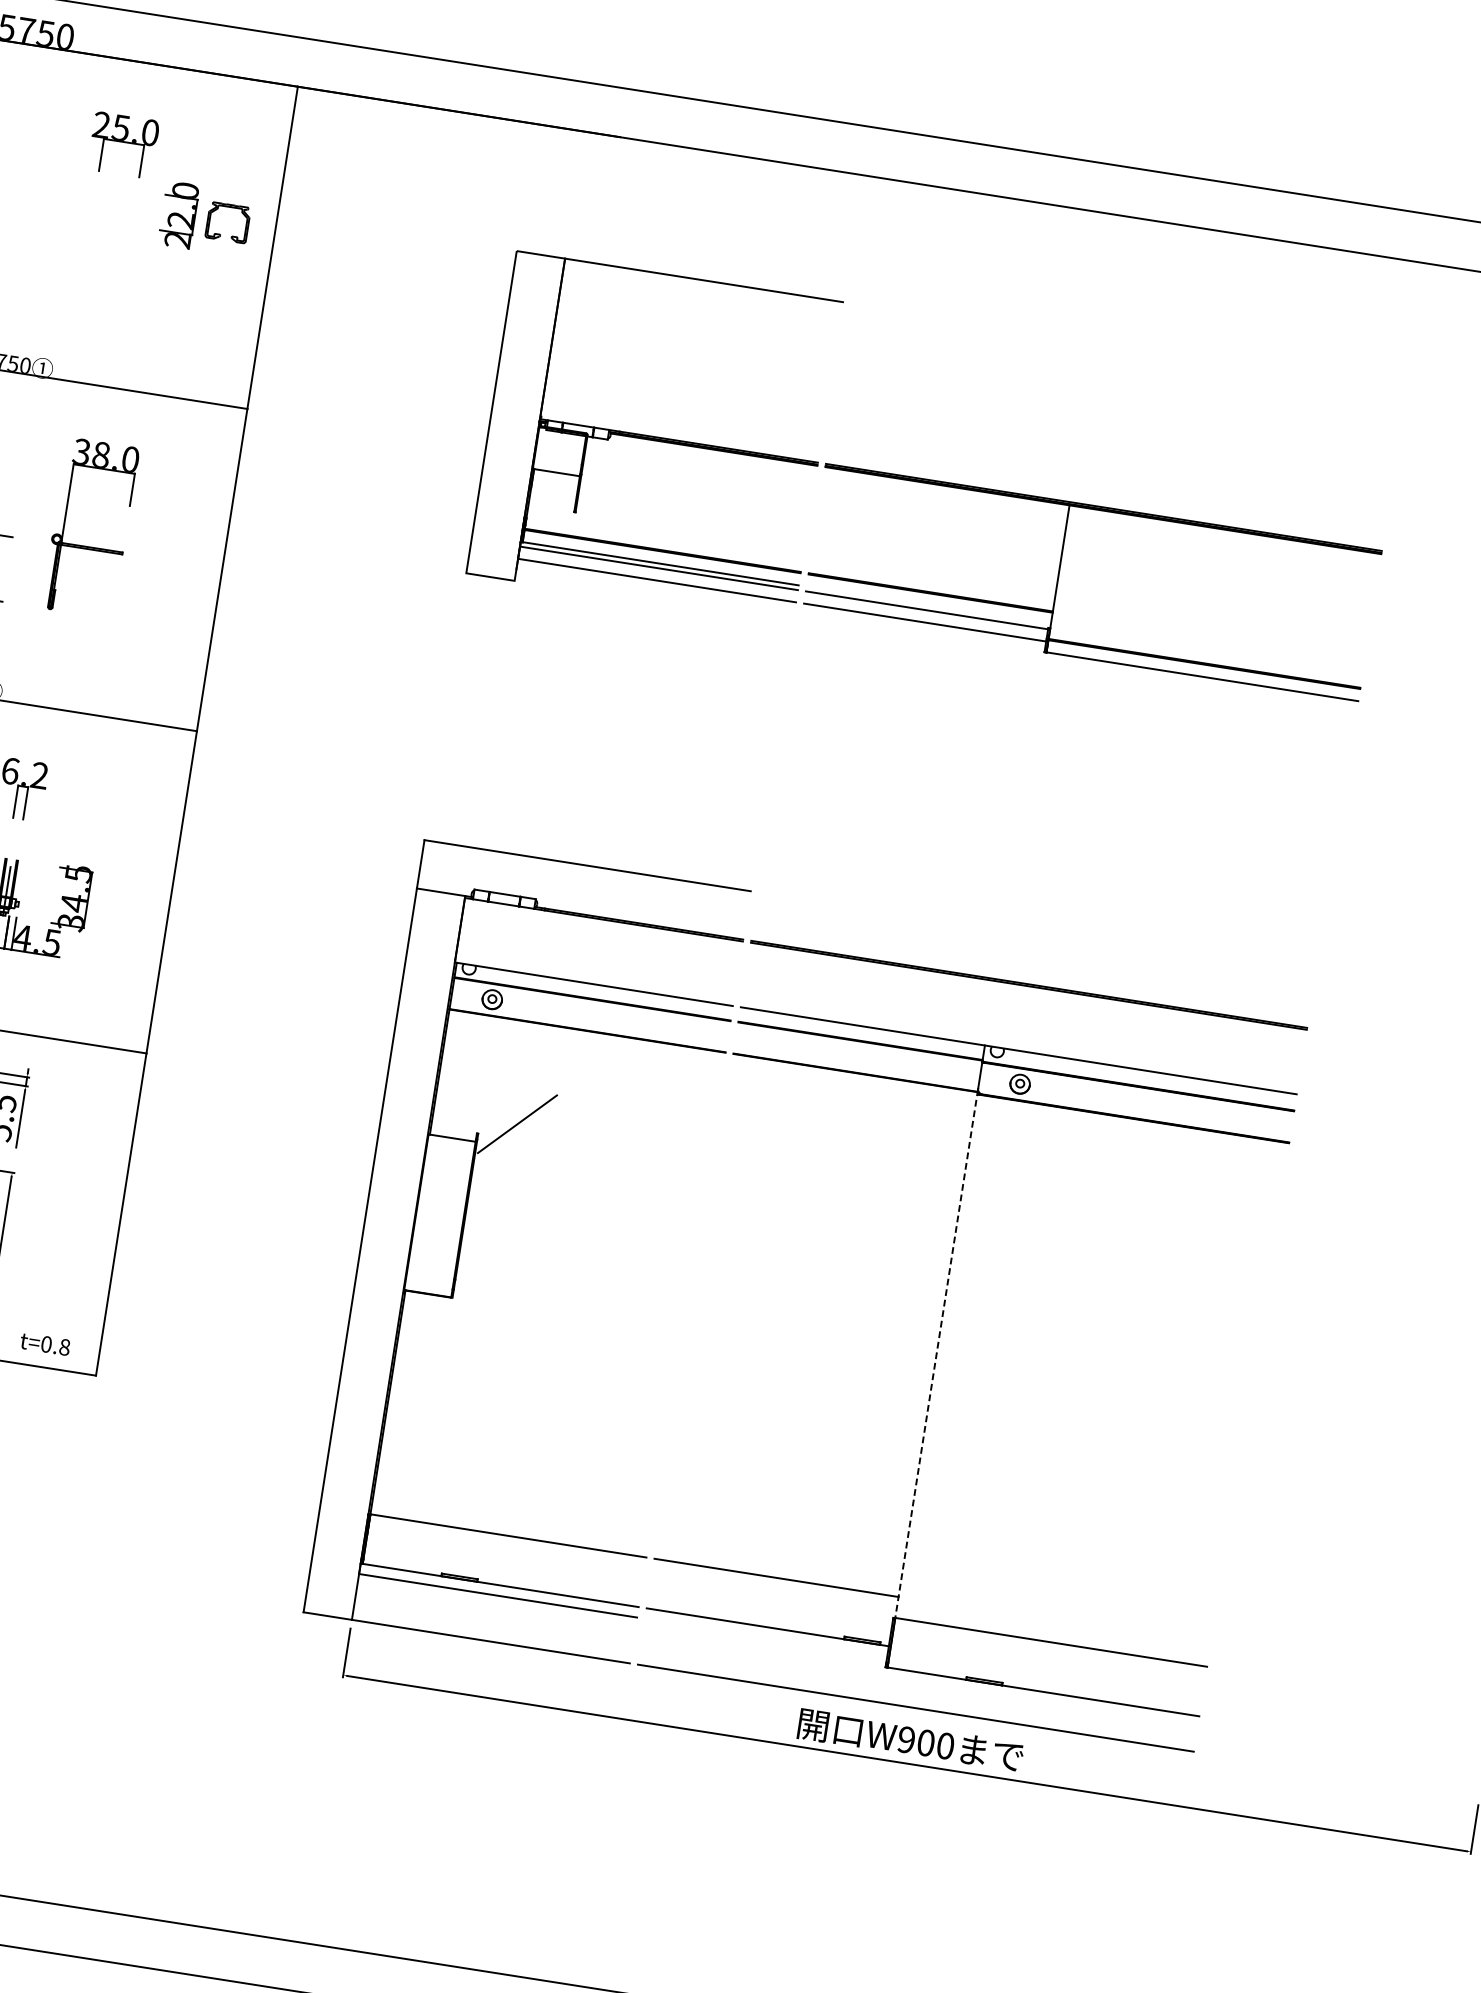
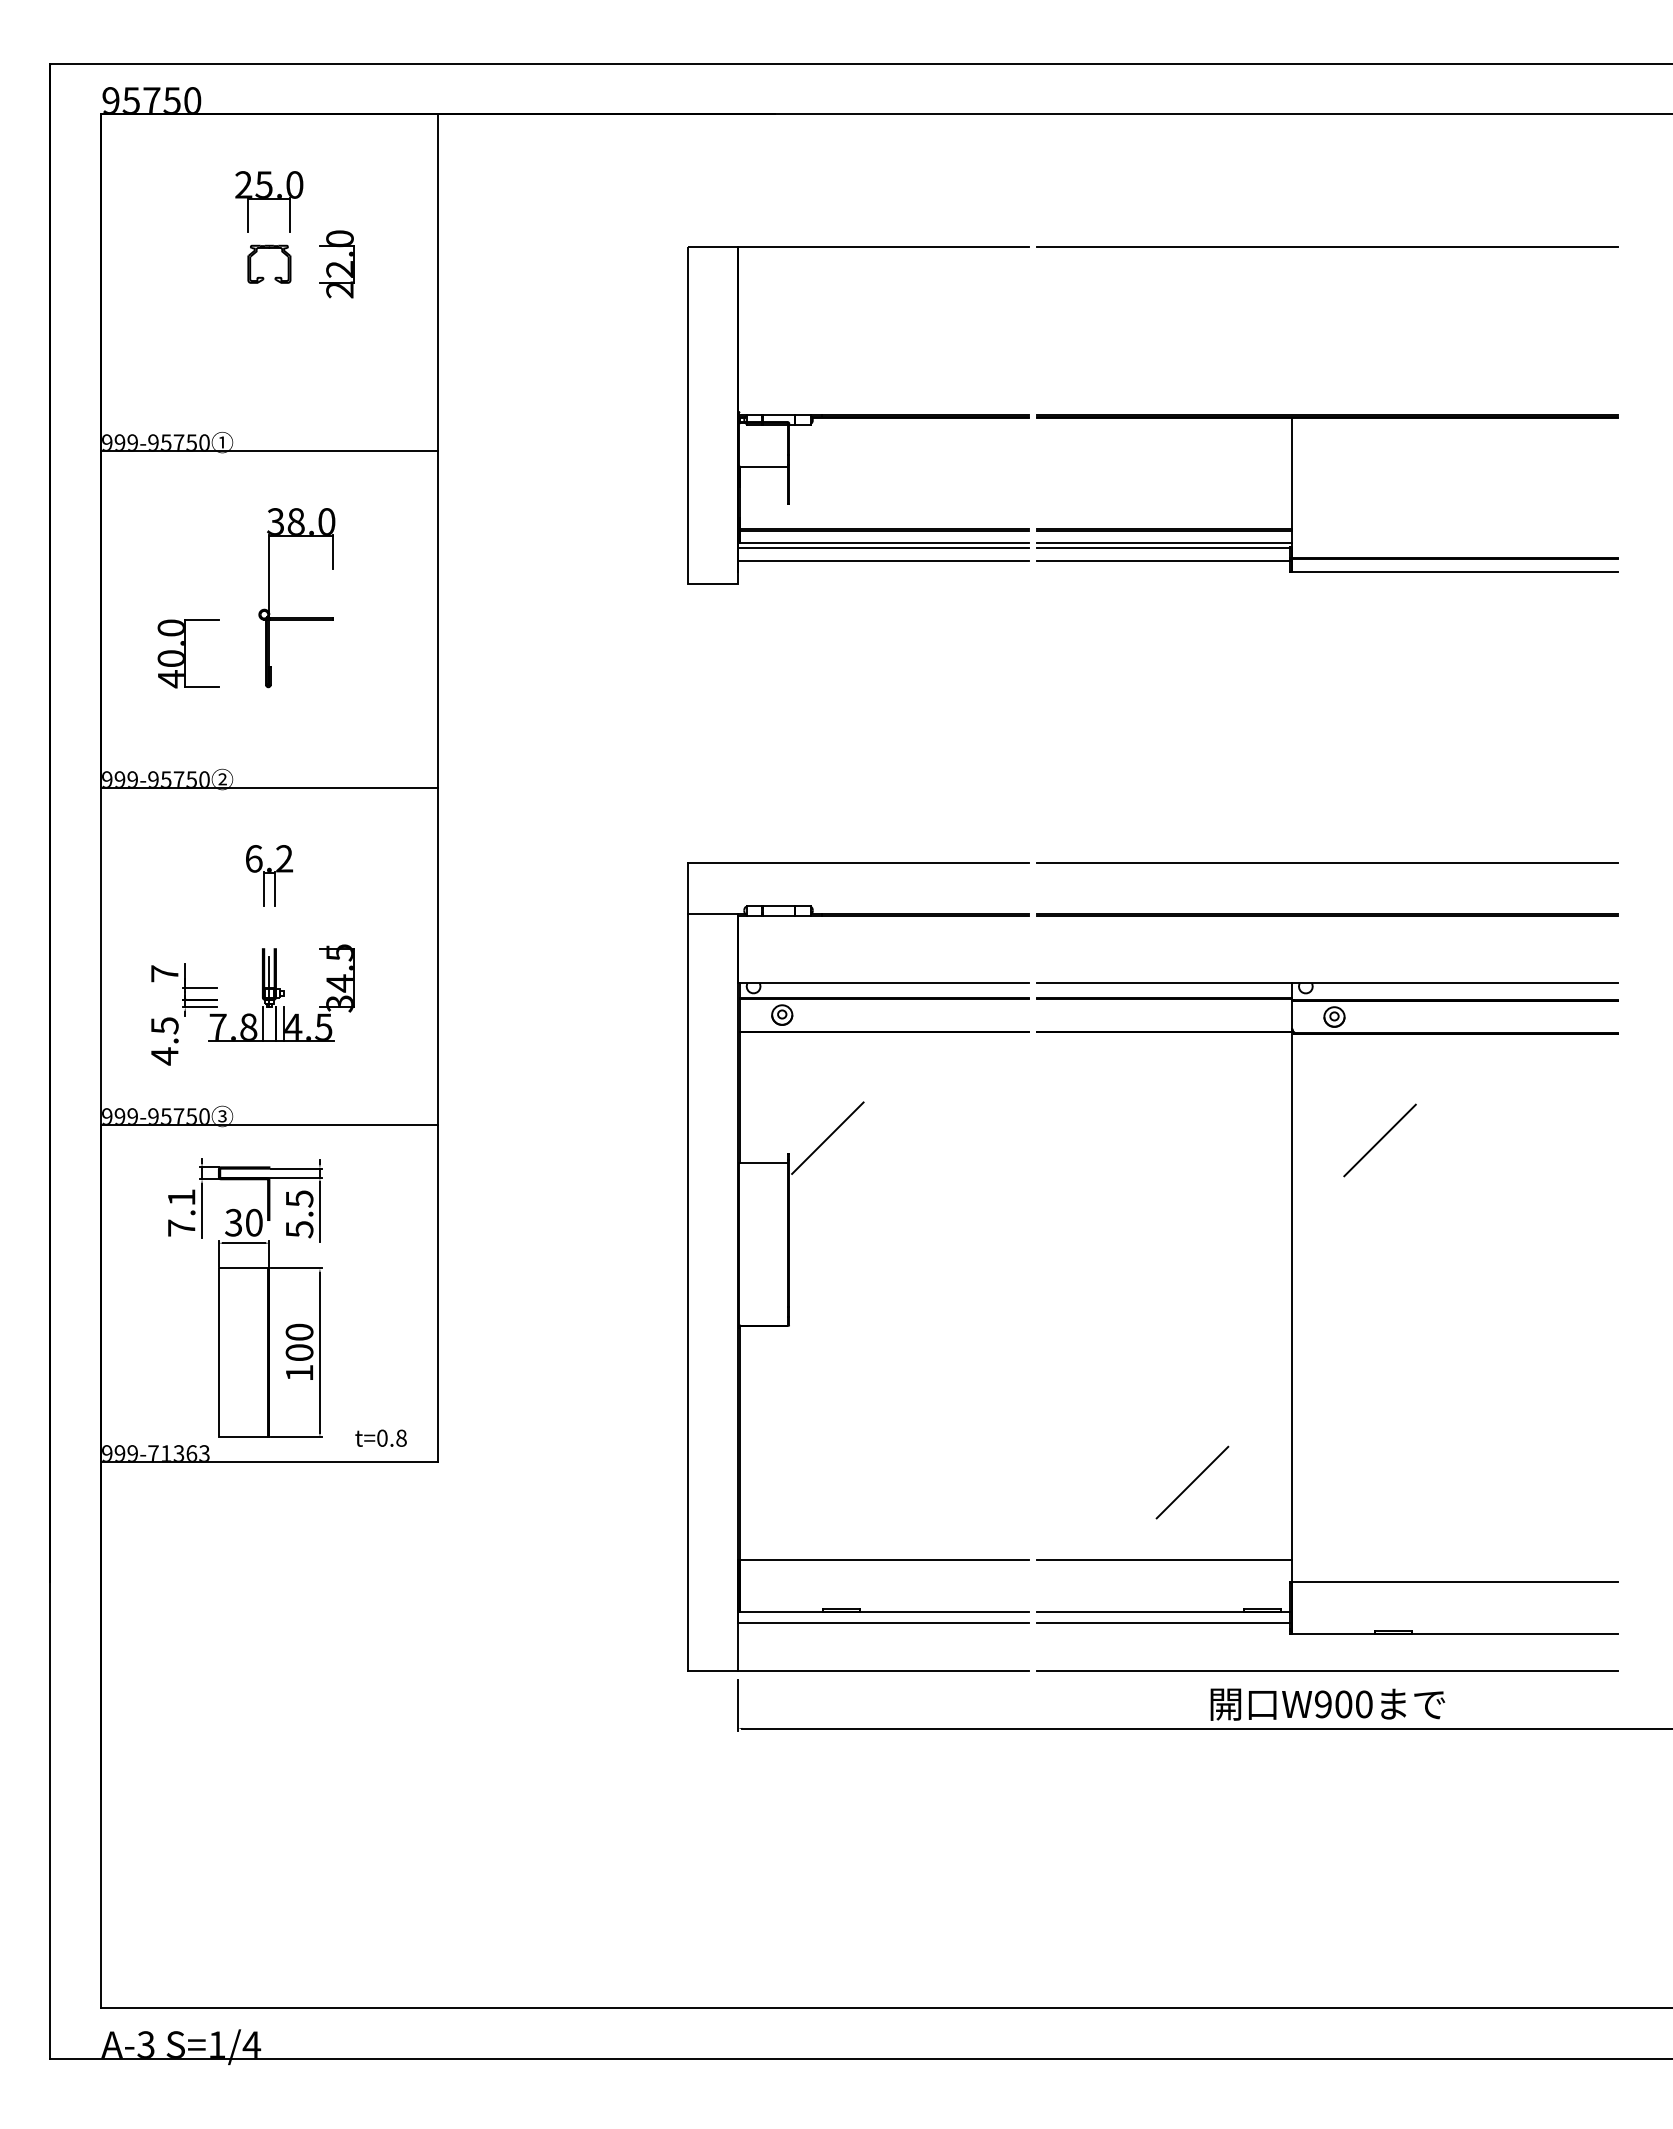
part: (219, 233) -> (262, 276), moved
line: (1128, 347) -> (1327, 247), added
line: (928, 605) -> (1164, 543), added
line: (1036, 936) -> (1327, 863), added
line: (1044, 1209) -> (1379, 1140), added
line: (936, 1353) -> (1292, 1305), dashed -> solid
line: (814, 1508) -> (1192, 1482), added
line: (765, 1637) -> (1163, 1622), added

